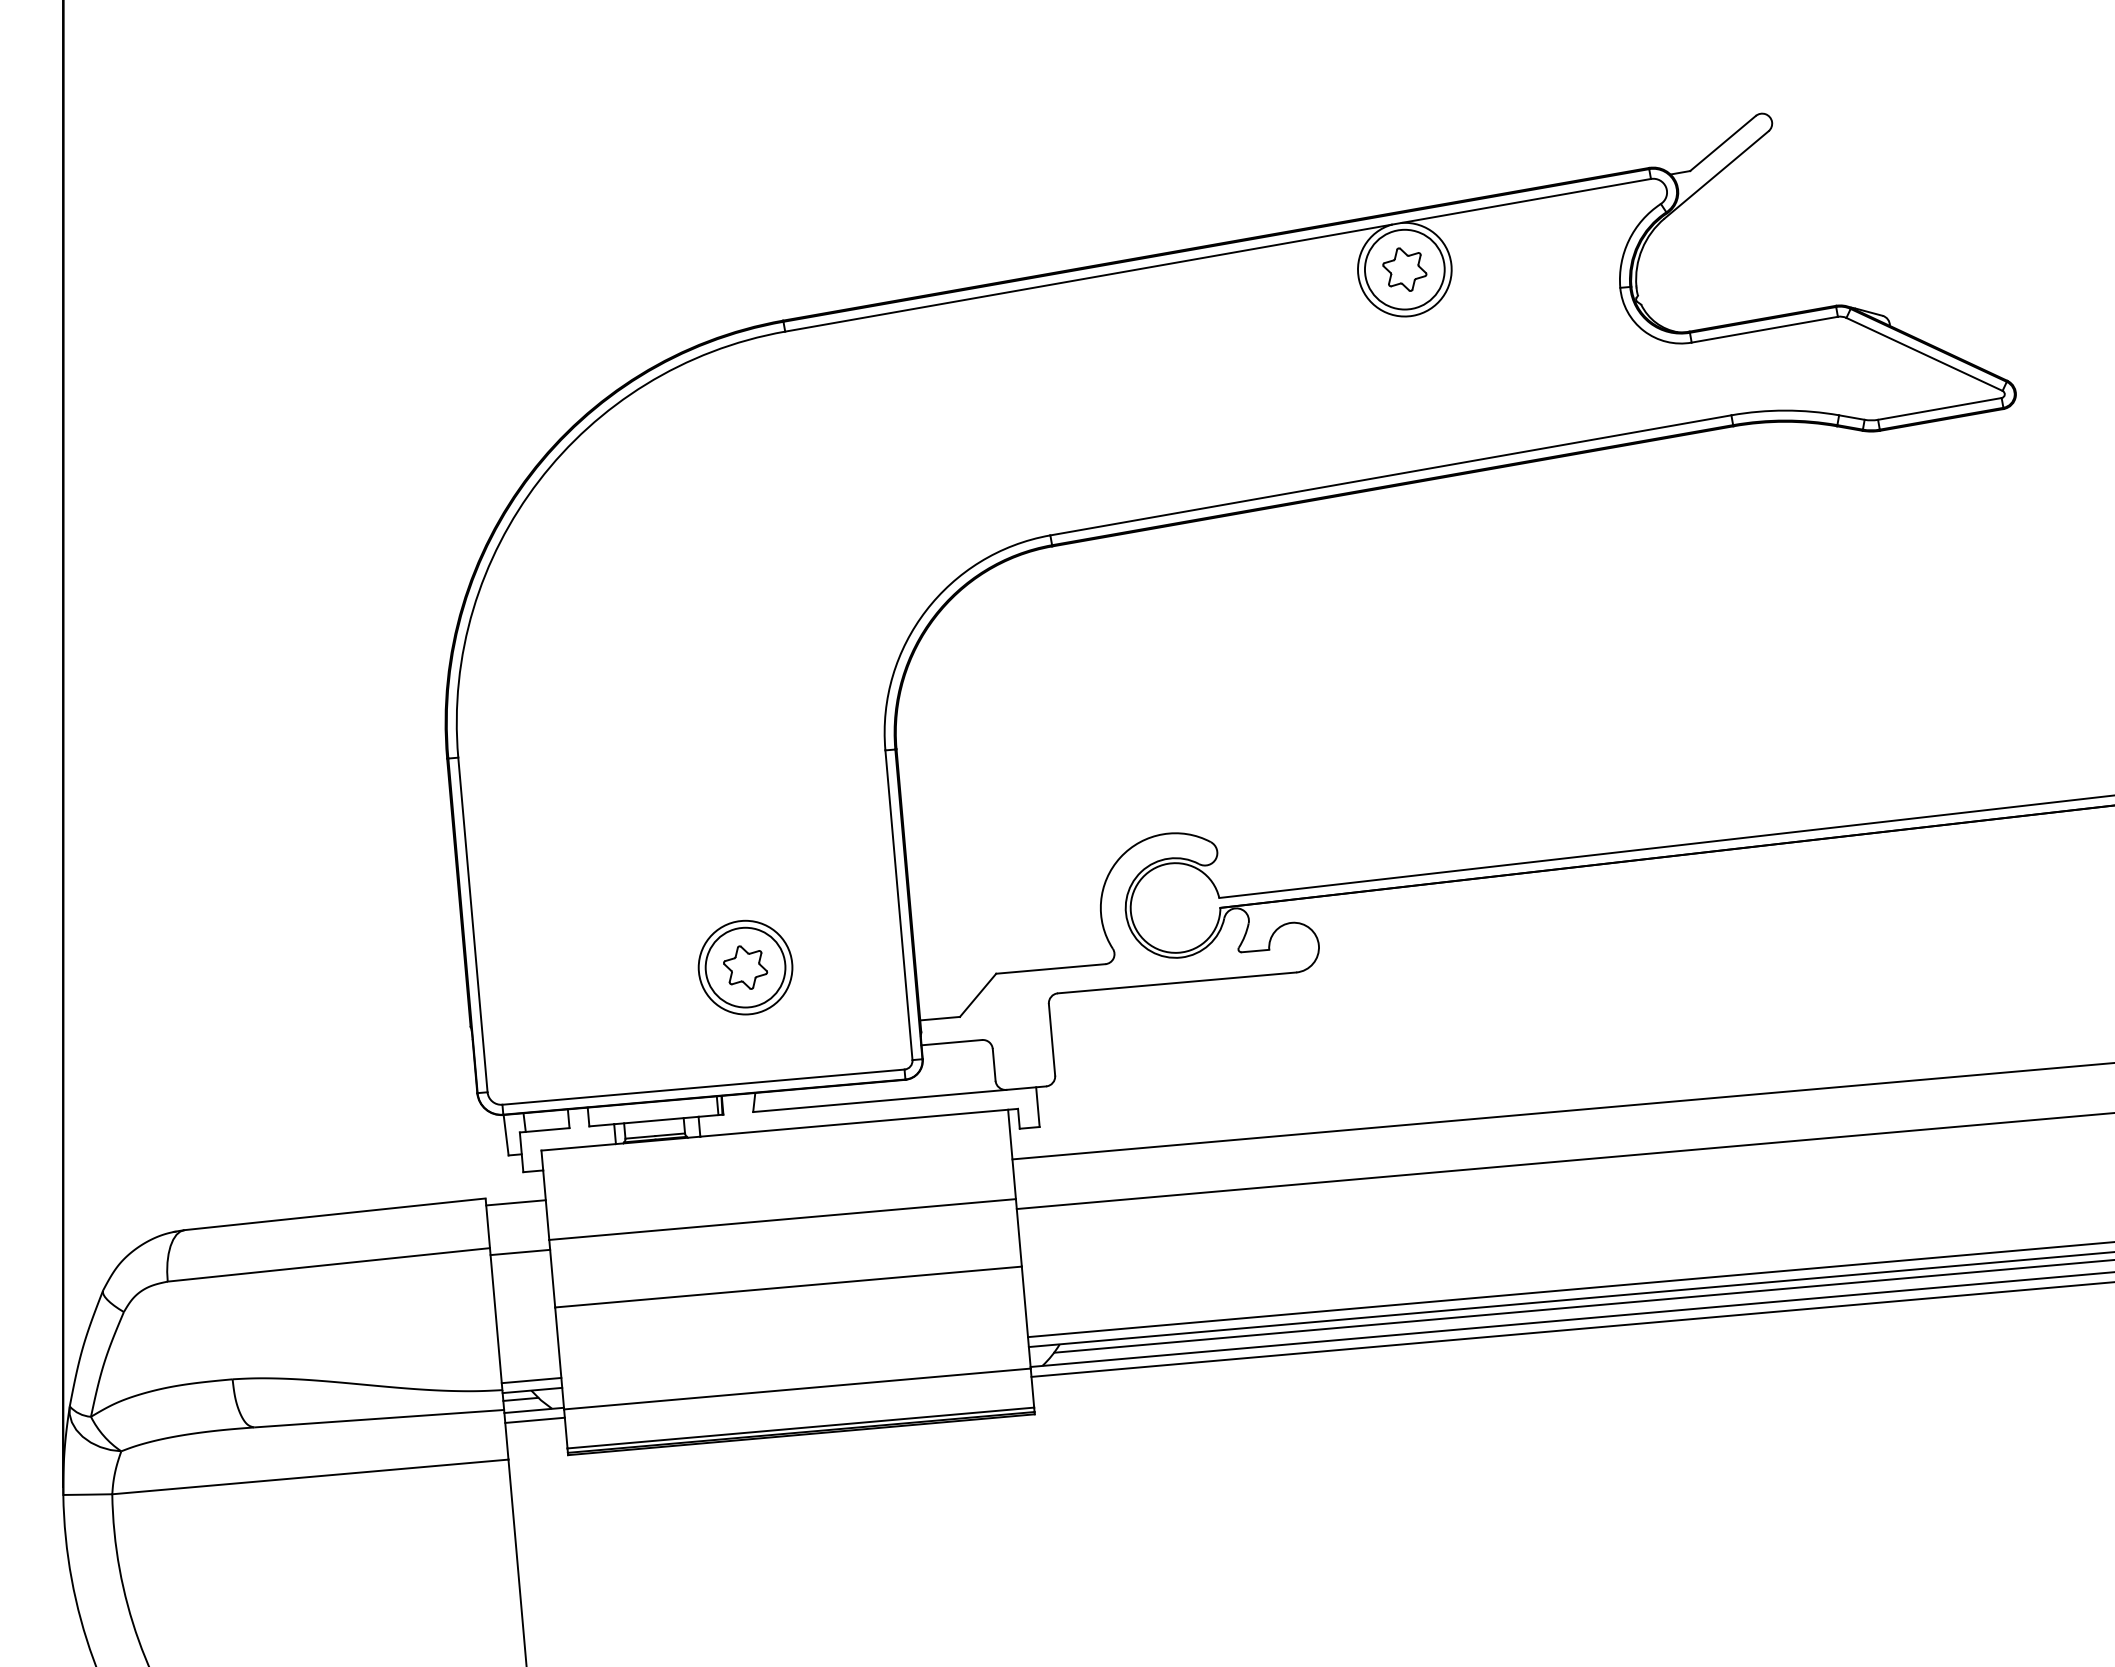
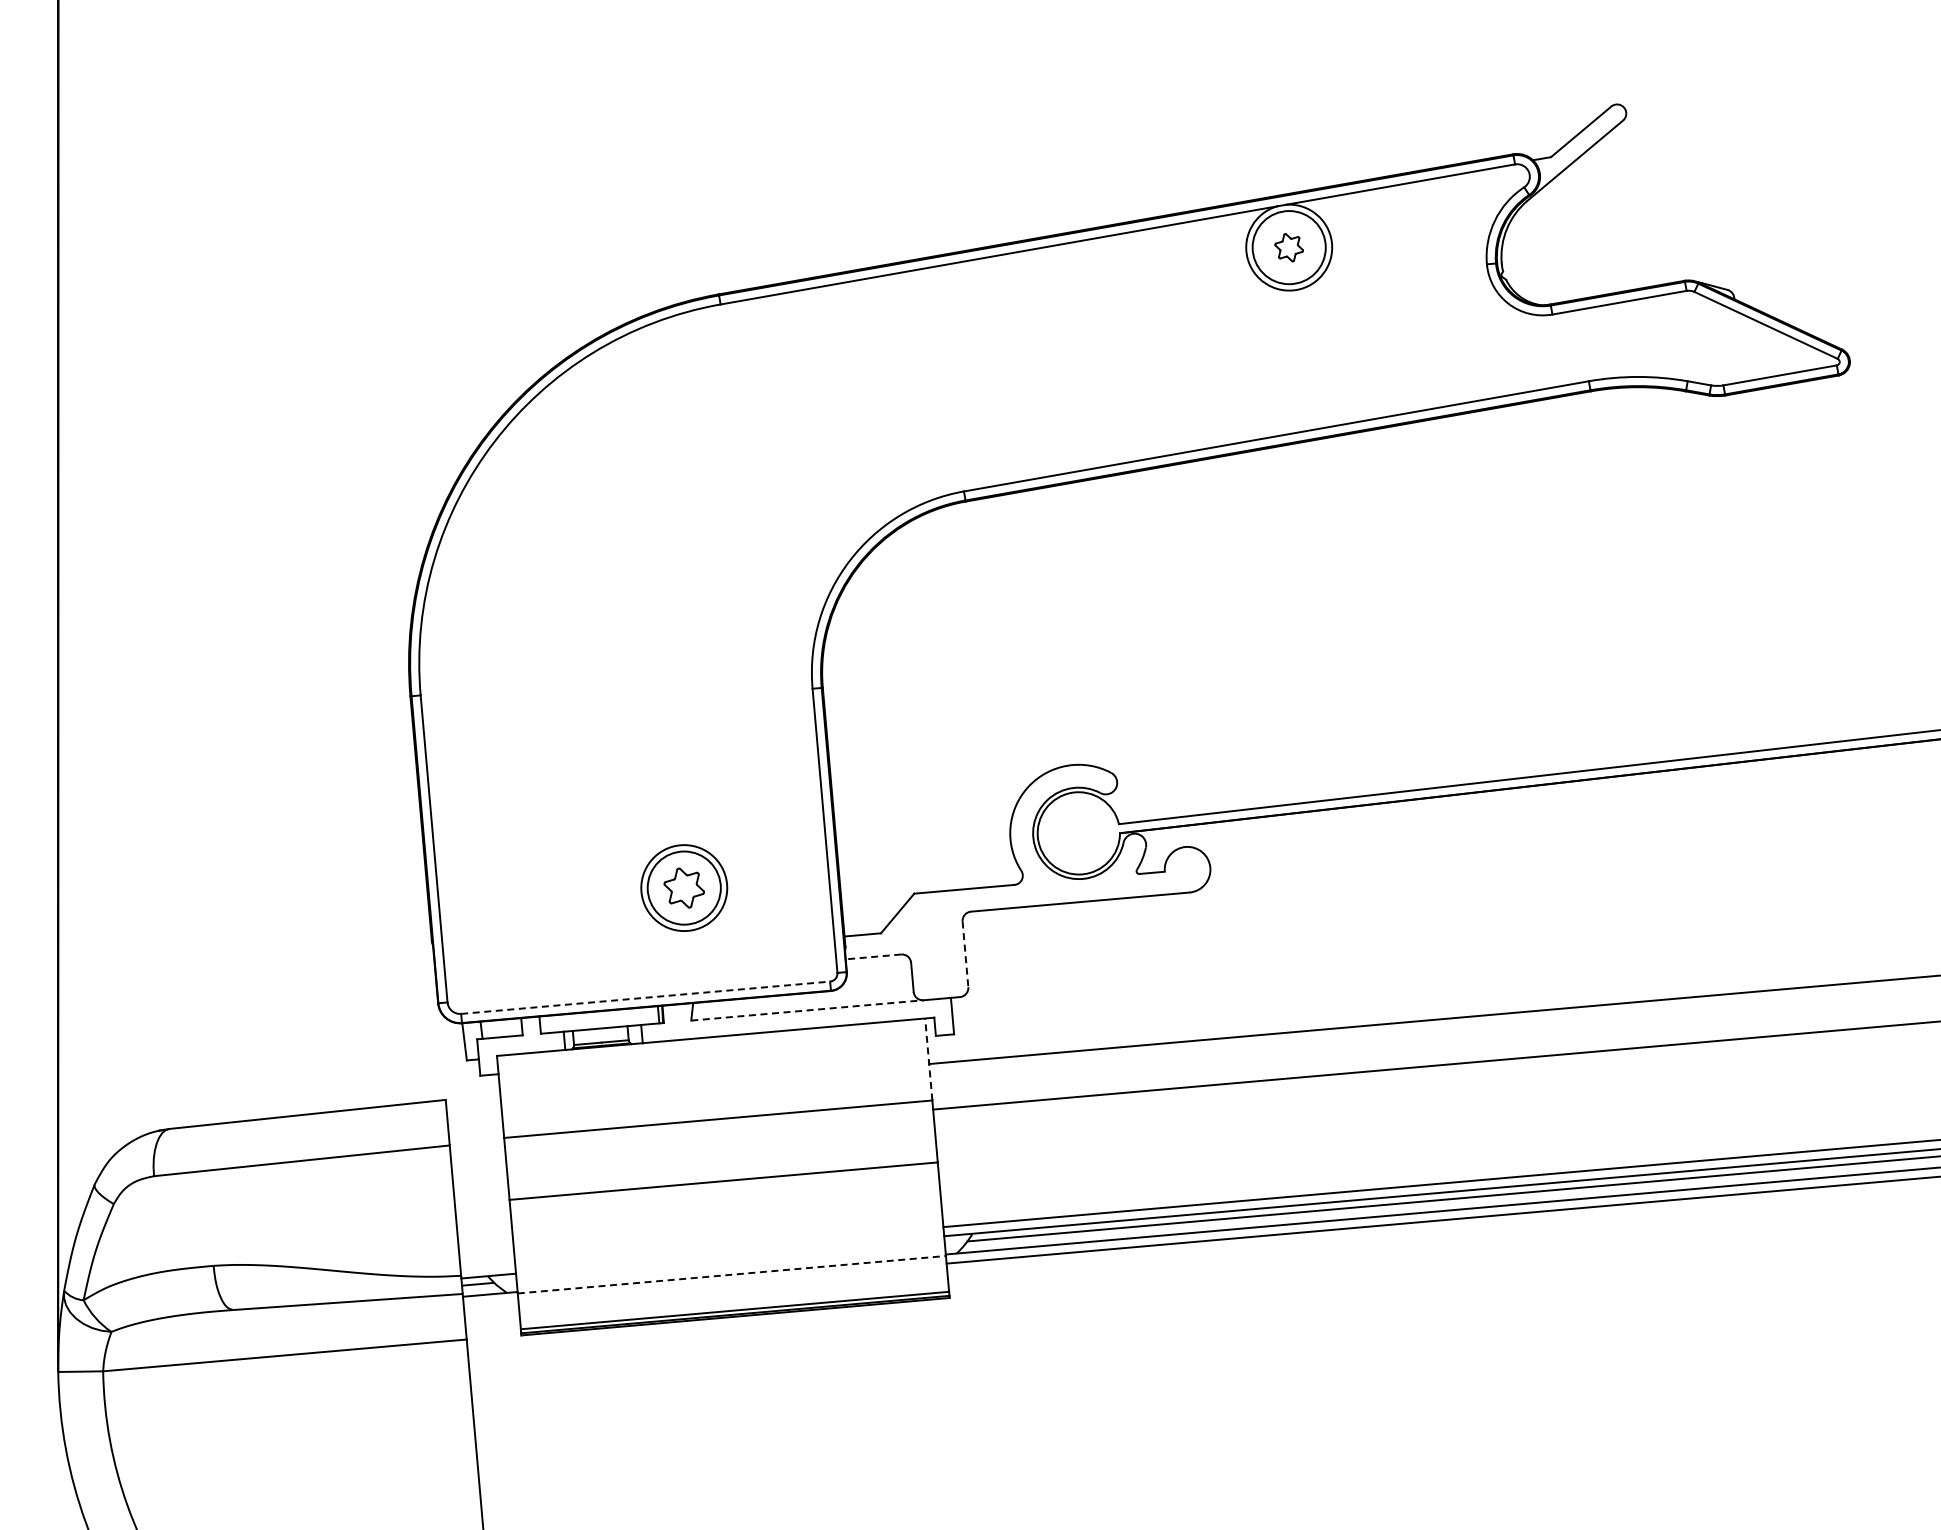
part: (1404, 269) -> (1288, 247), size x0.7
line: (1052, 1040) -> (965, 954), solid -> dashed
line: (951, 1042) -> (873, 956), solid -> dashed
line: (704, 1086) -> (646, 997), solid -> dashed
line: (879, 1101) -> (807, 1010), solid -> dashed
line: (1011, 1154) -> (928, 1059), solid -> dashed
line: (515, 1202) -> (473, 1103), removed
line: (520, 1252) -> (477, 1149), removed
line: (531, 1380) -> (487, 1266), removed
line: (797, 1388) -> (731, 1274), solid -> dashed
line: (534, 1420) -> (490, 1303), removed

